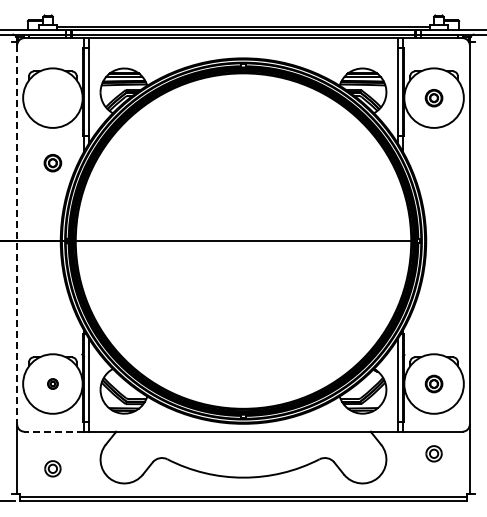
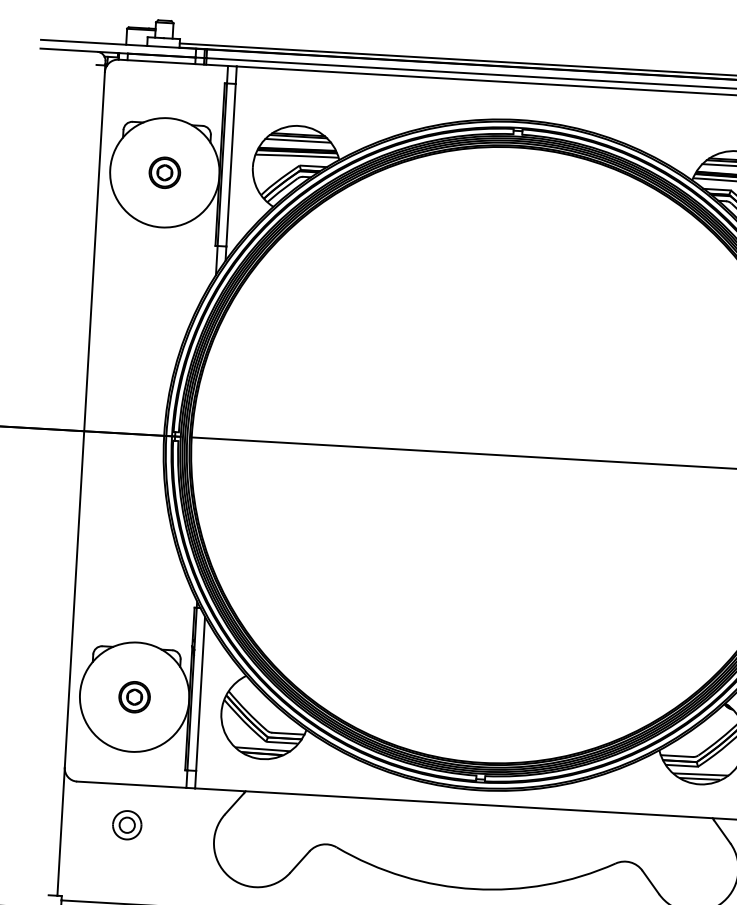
part: (52, 163) -> (164, 173), moved
line: (17, 234) -> (85, 419), dashed -> solid
part: (52, 383) -> (133, 696), size x1.67
line: (54, 431) -> (132, 784), dashed -> solid
part: (52, 468) -> (126, 824), moved

